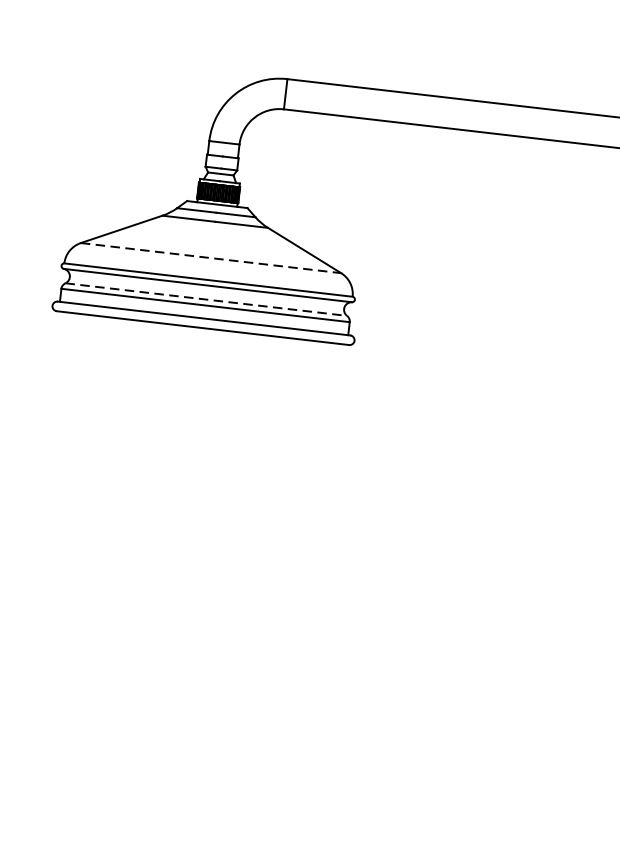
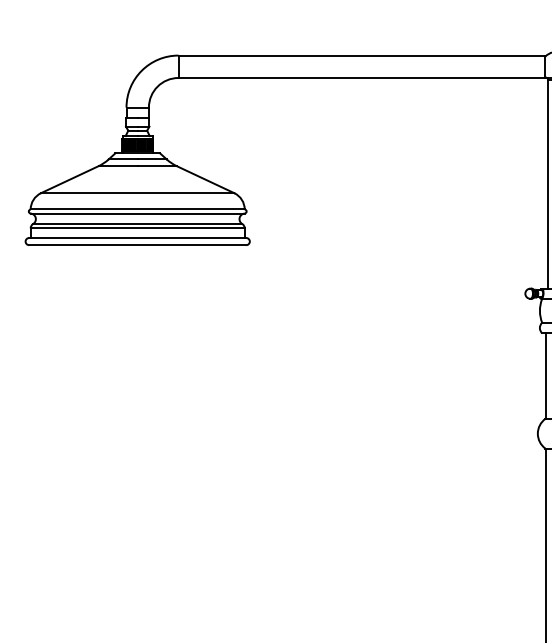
line: (210, 258) -> (137, 193), dashed -> solid
line: (206, 298) -> (137, 223), dashed -> solid

